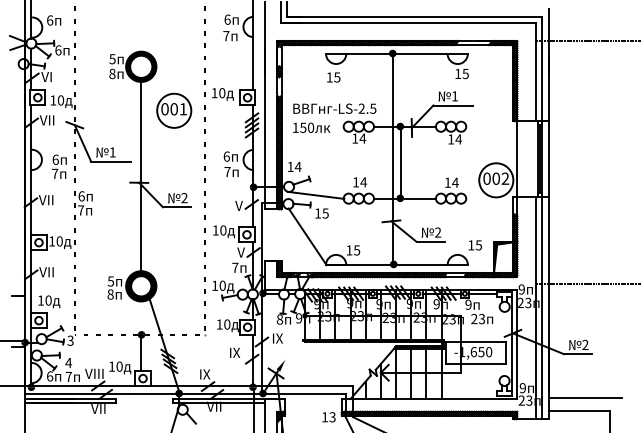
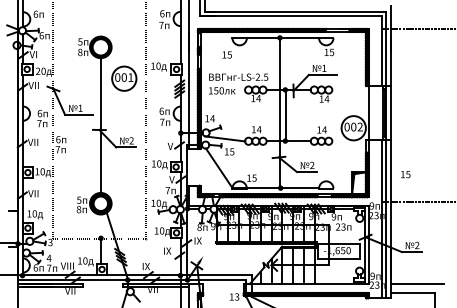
text: (333, 77) -> (227, 54), moved
text: (53, 100) -> (38, 71), 10 -> 20
text: (474, 245) -> (405, 174), moved

